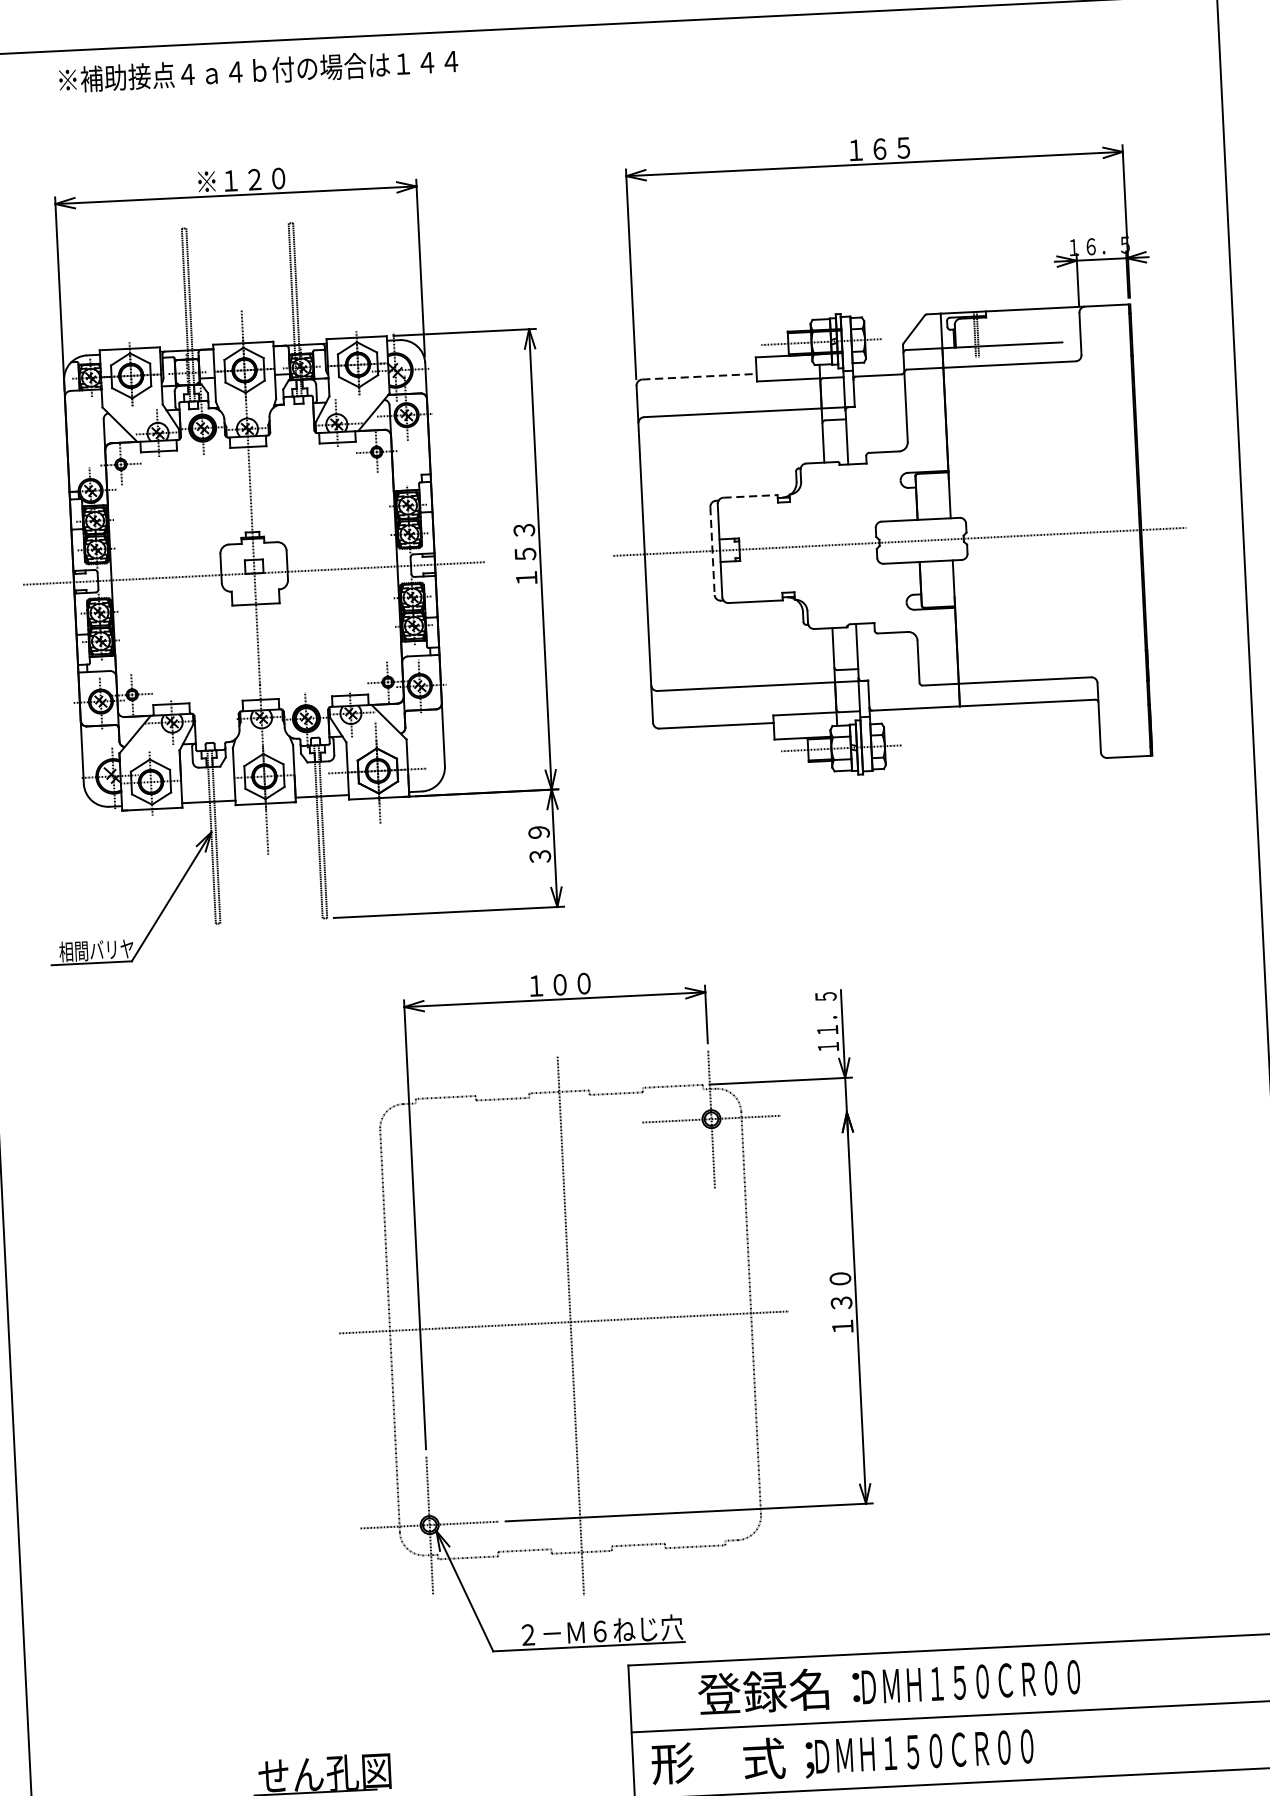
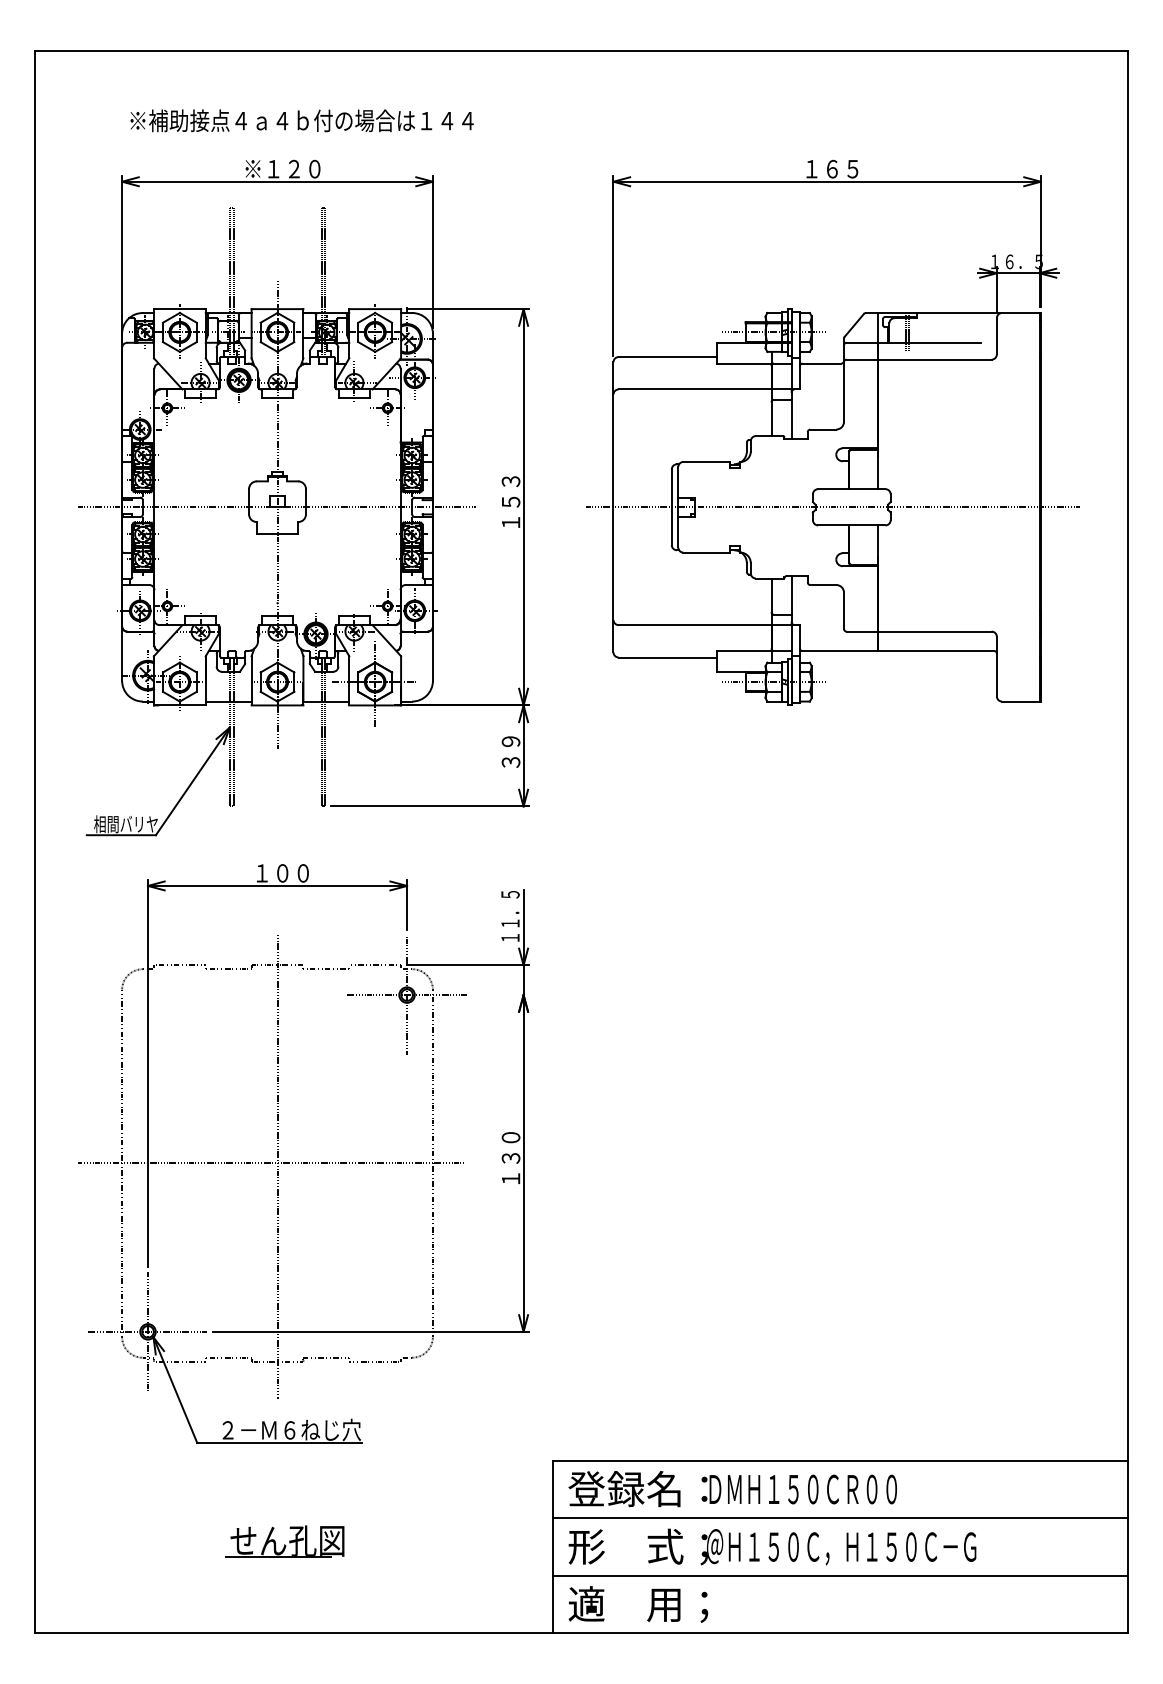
text: (257, 70) -> (301, 120), moved
line: (700, 377) -> (668, 357), dashed -> solid
line: (751, 495) -> (707, 461), dashed -> solid
line: (712, 551) -> (671, 507), dashed -> solid
part: (600, 1319) -> (303, 1162), moved
text: (888, 1686) -> (732, 1489), moved
text: (968, 1749) -> (841, 1547), ＤＭＨ１５０ＣＲ００ -> ＠Ｈ１５０Ｃ，Ｈ１５０Ｃ－Ｇ

